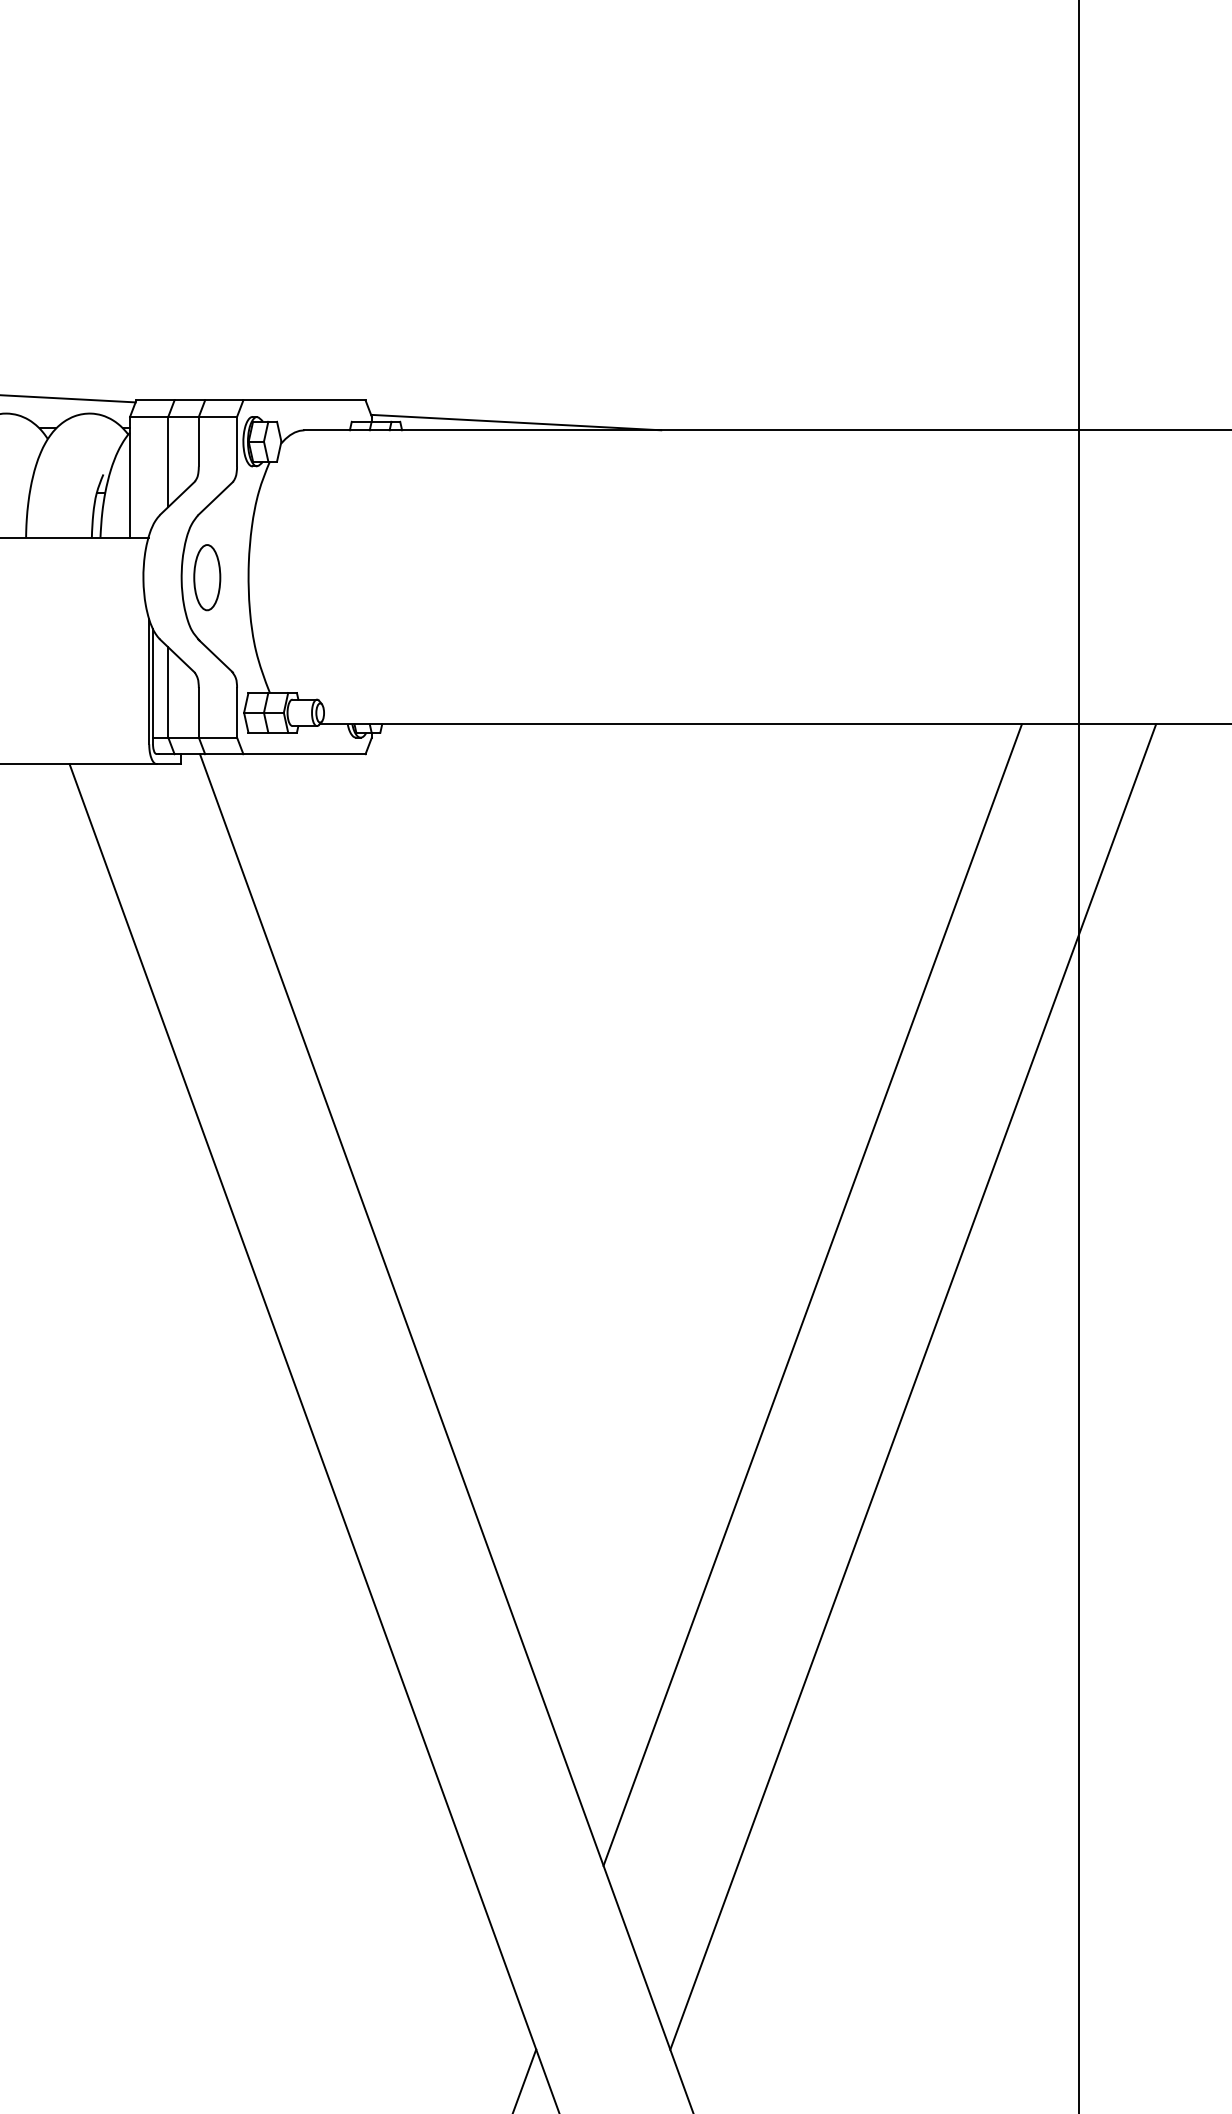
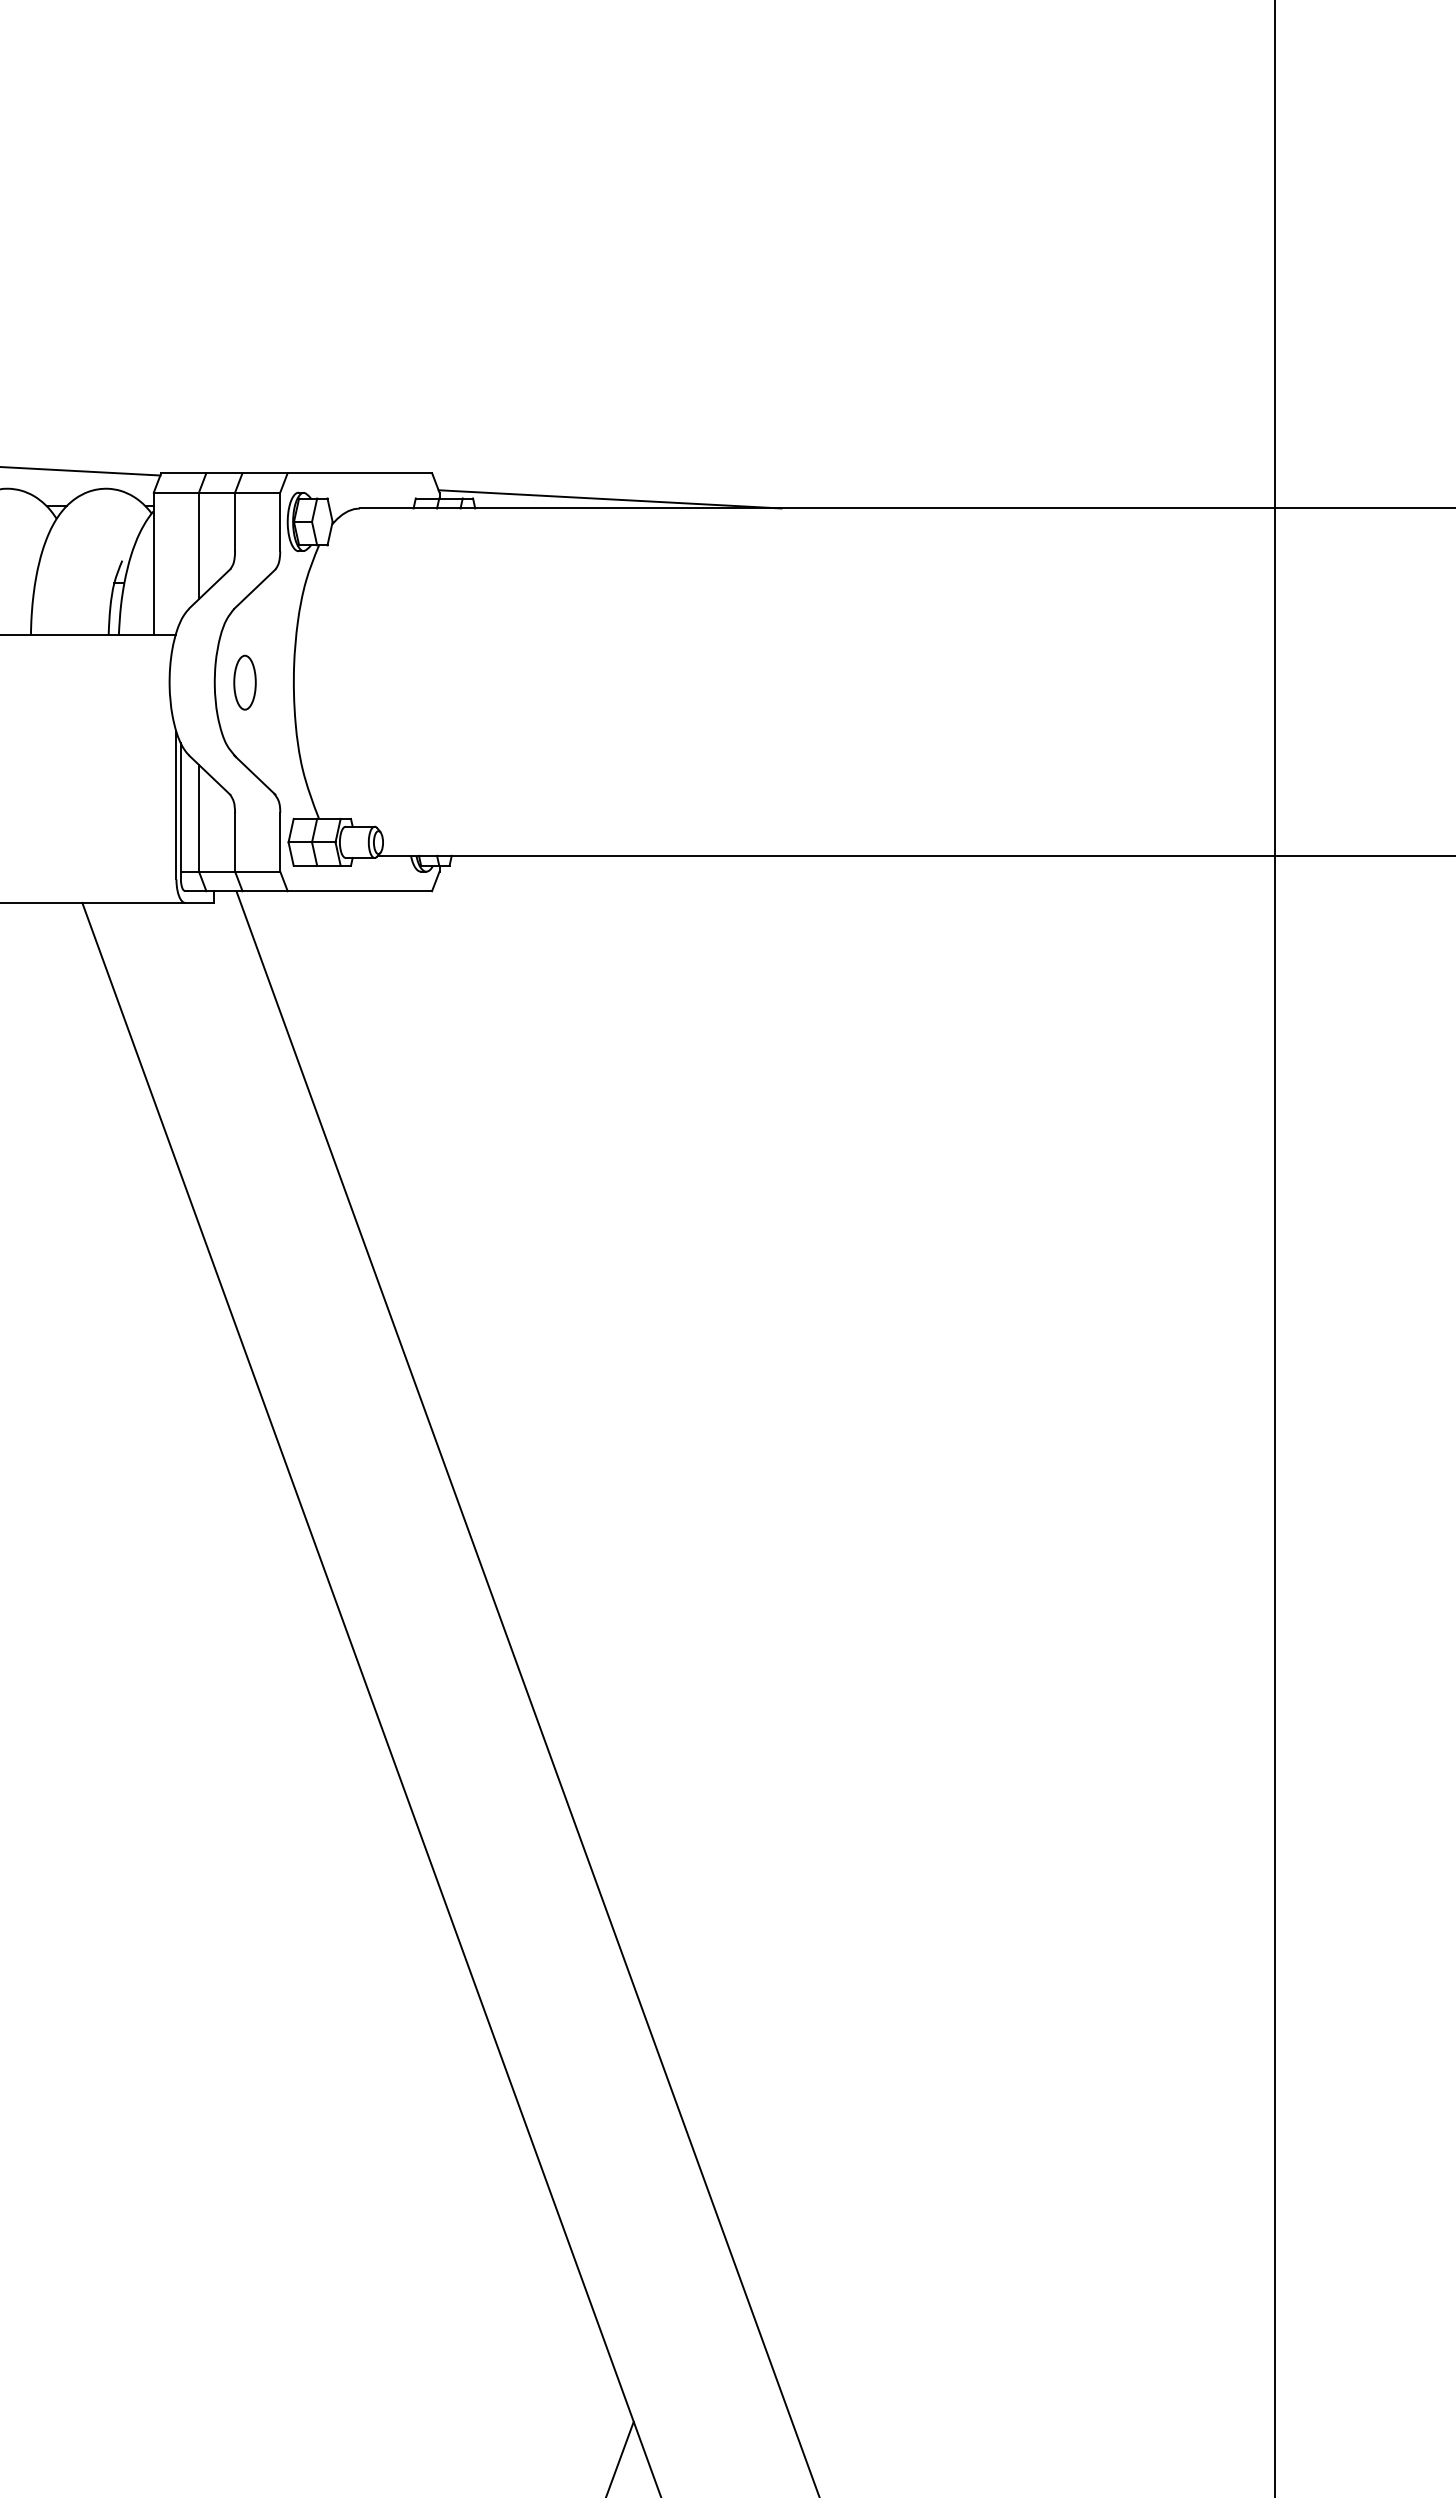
part: (206, 577) -> (244, 682), size x0.7
line: (812, 1294) -> (960, 1529), removed
line: (913, 1386) -> (1079, 1638), removed

